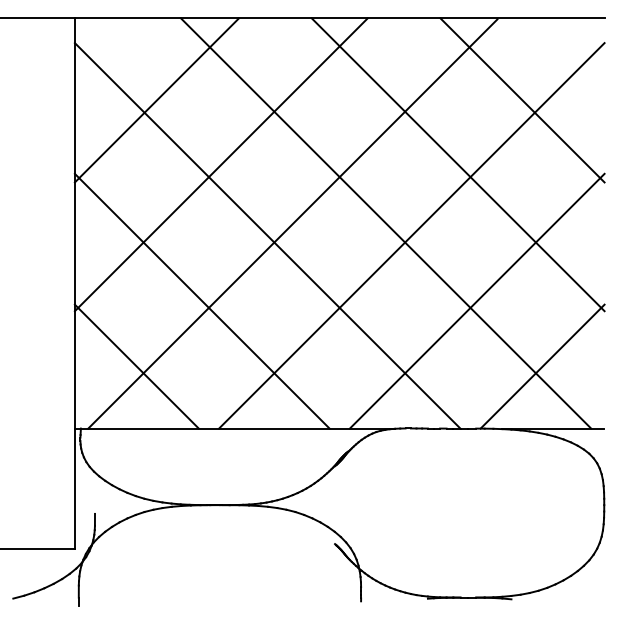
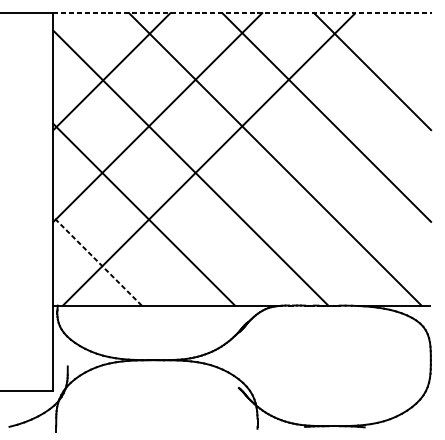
line: (340, 18) -> (242, 13), solid -> dashed
line: (411, 235) -> (293, 167), removed
line: (476, 300) -> (339, 214), removed
line: (136, 366) -> (97, 261), solid -> dashed
line: (542, 366) -> (386, 261), removed

